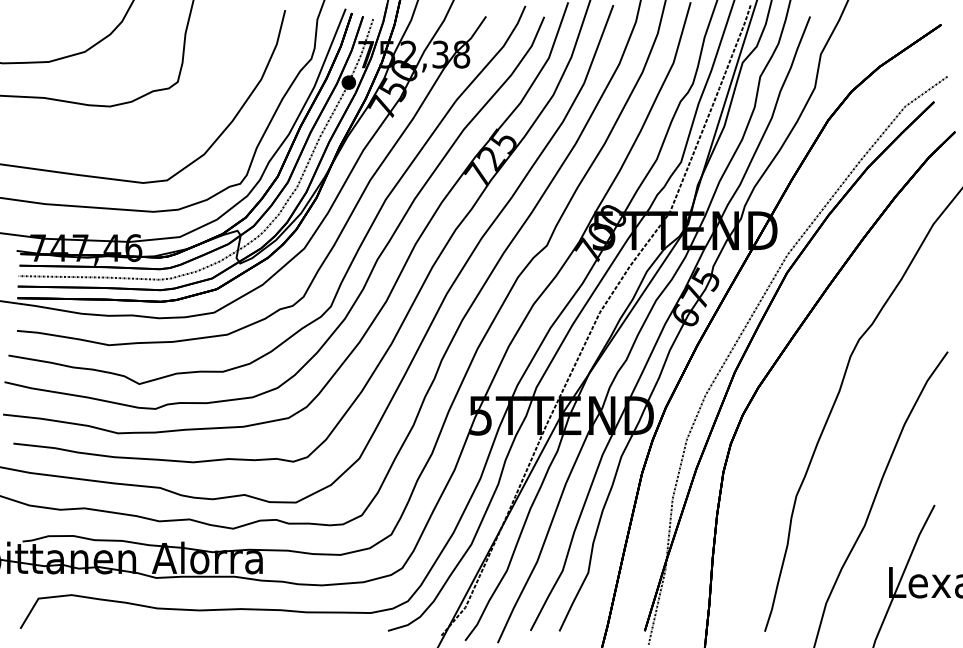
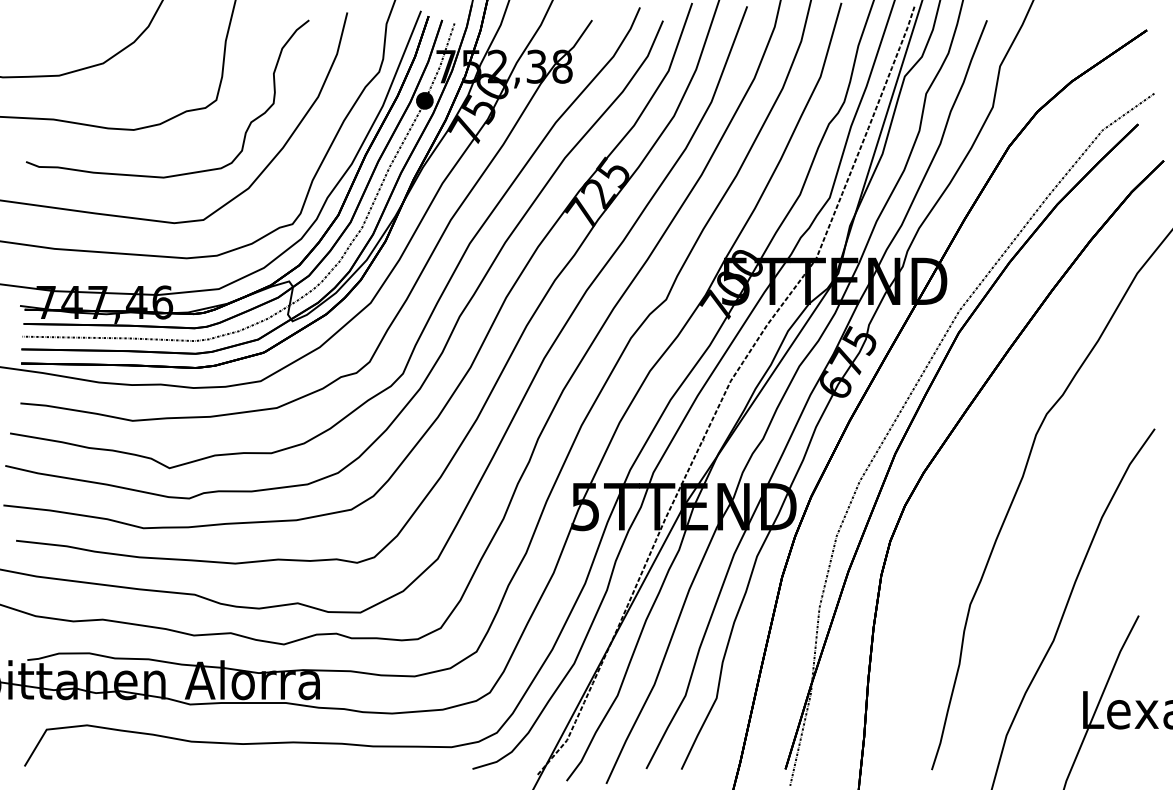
curve: (149, 142) -> (181, 173), added

